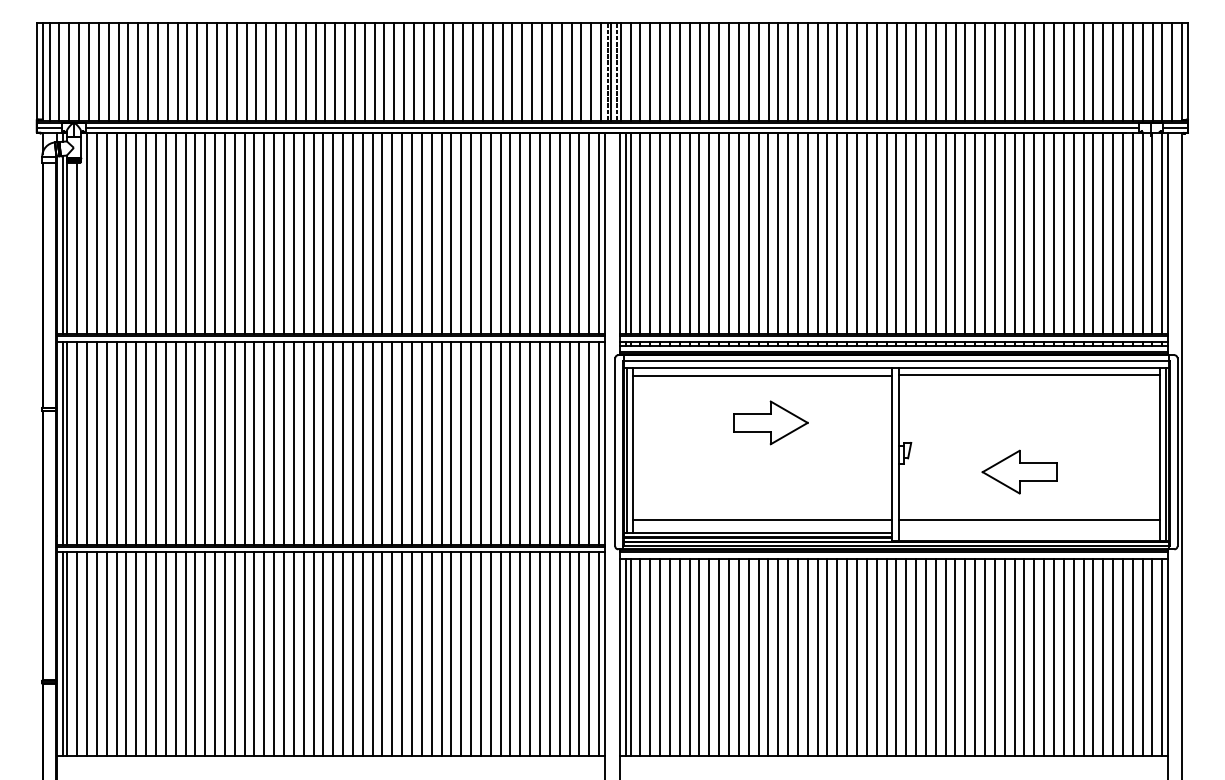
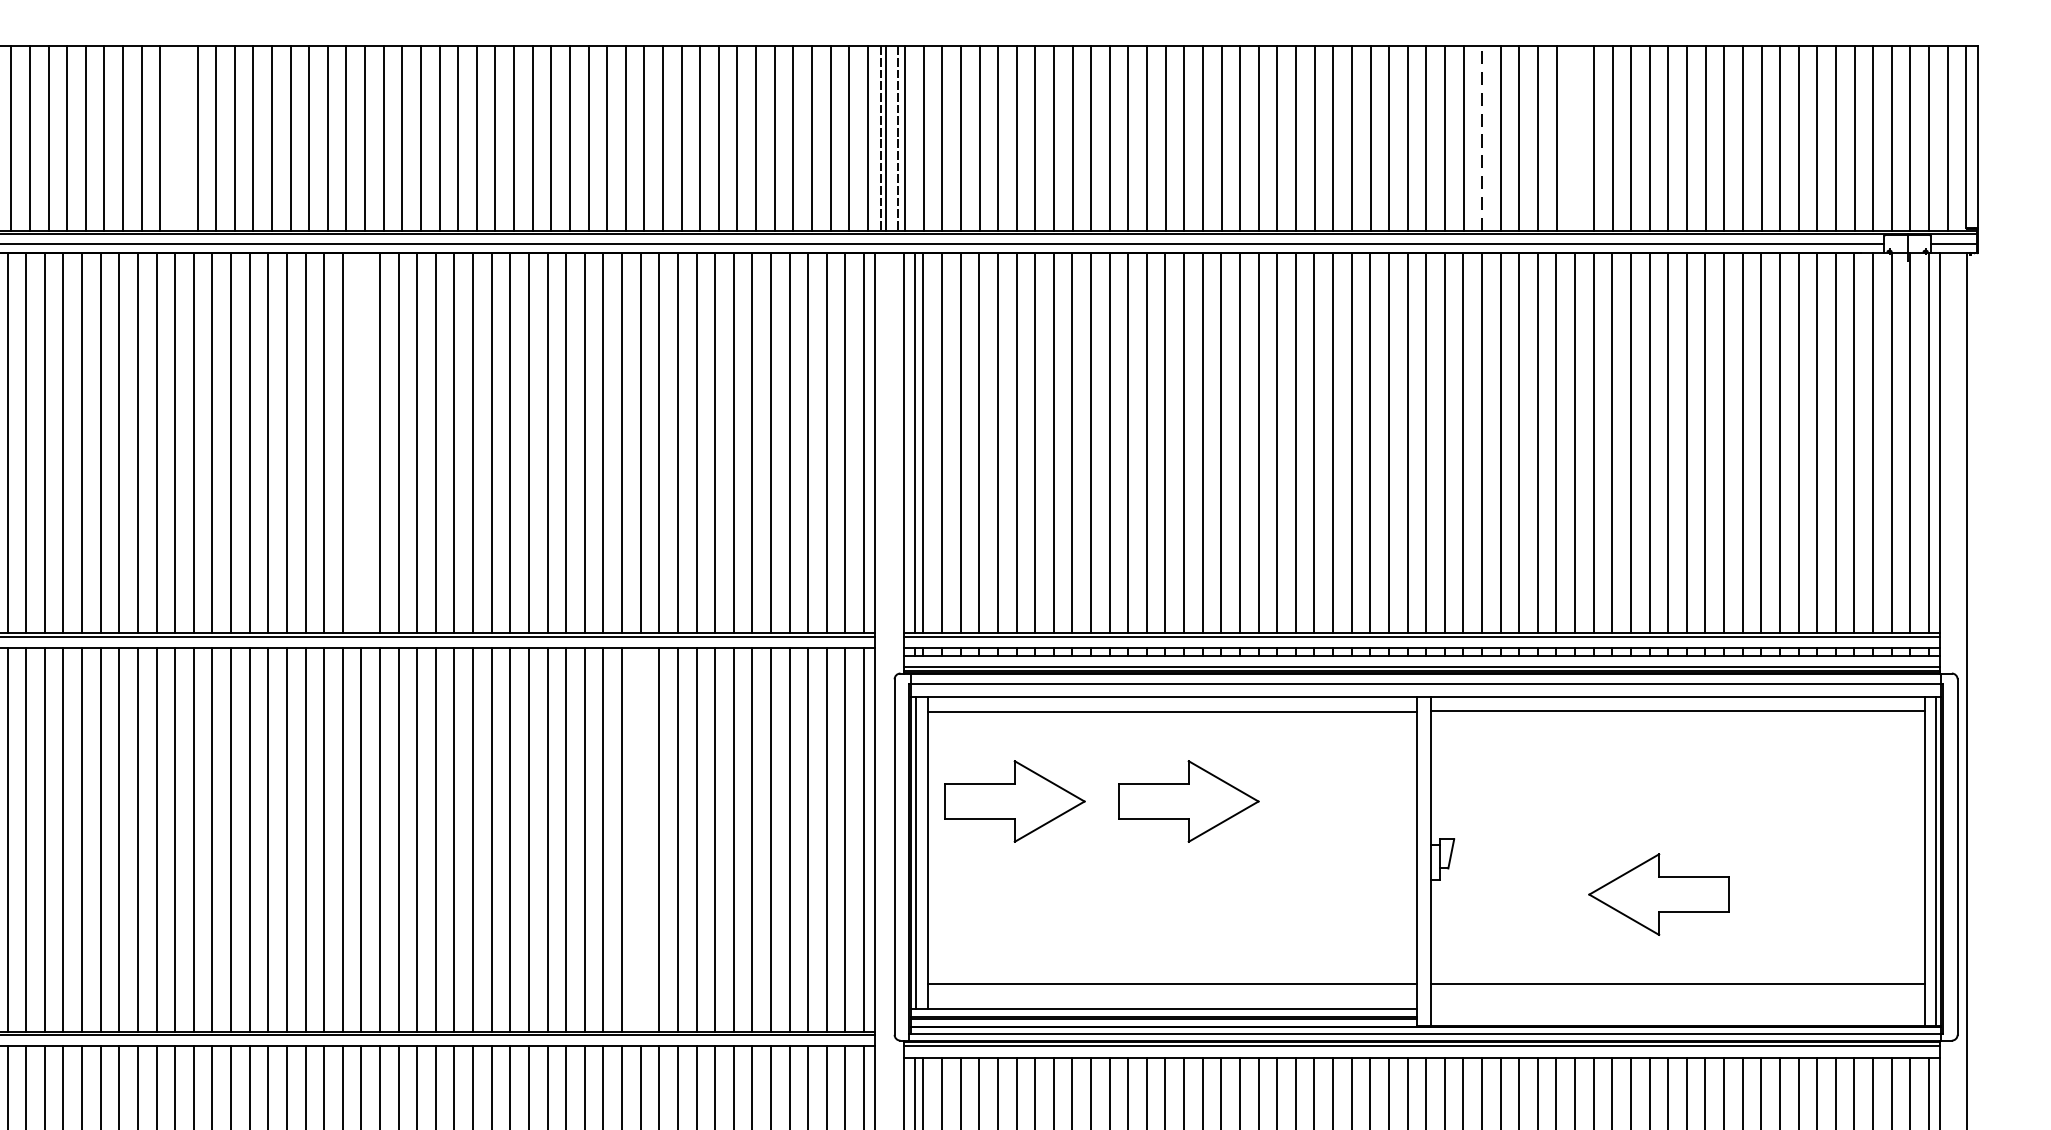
line: (236, 72) -> (178, 139), removed
line: (926, 72) -> (1483, 139), solid -> dashed
line: (975, 72) -> (1575, 139), removed
line: (333, 232) -> (361, 441), removed
part: (678, 422) -> (1014, 800), added
line: (480, 442) -> (639, 838), removed

